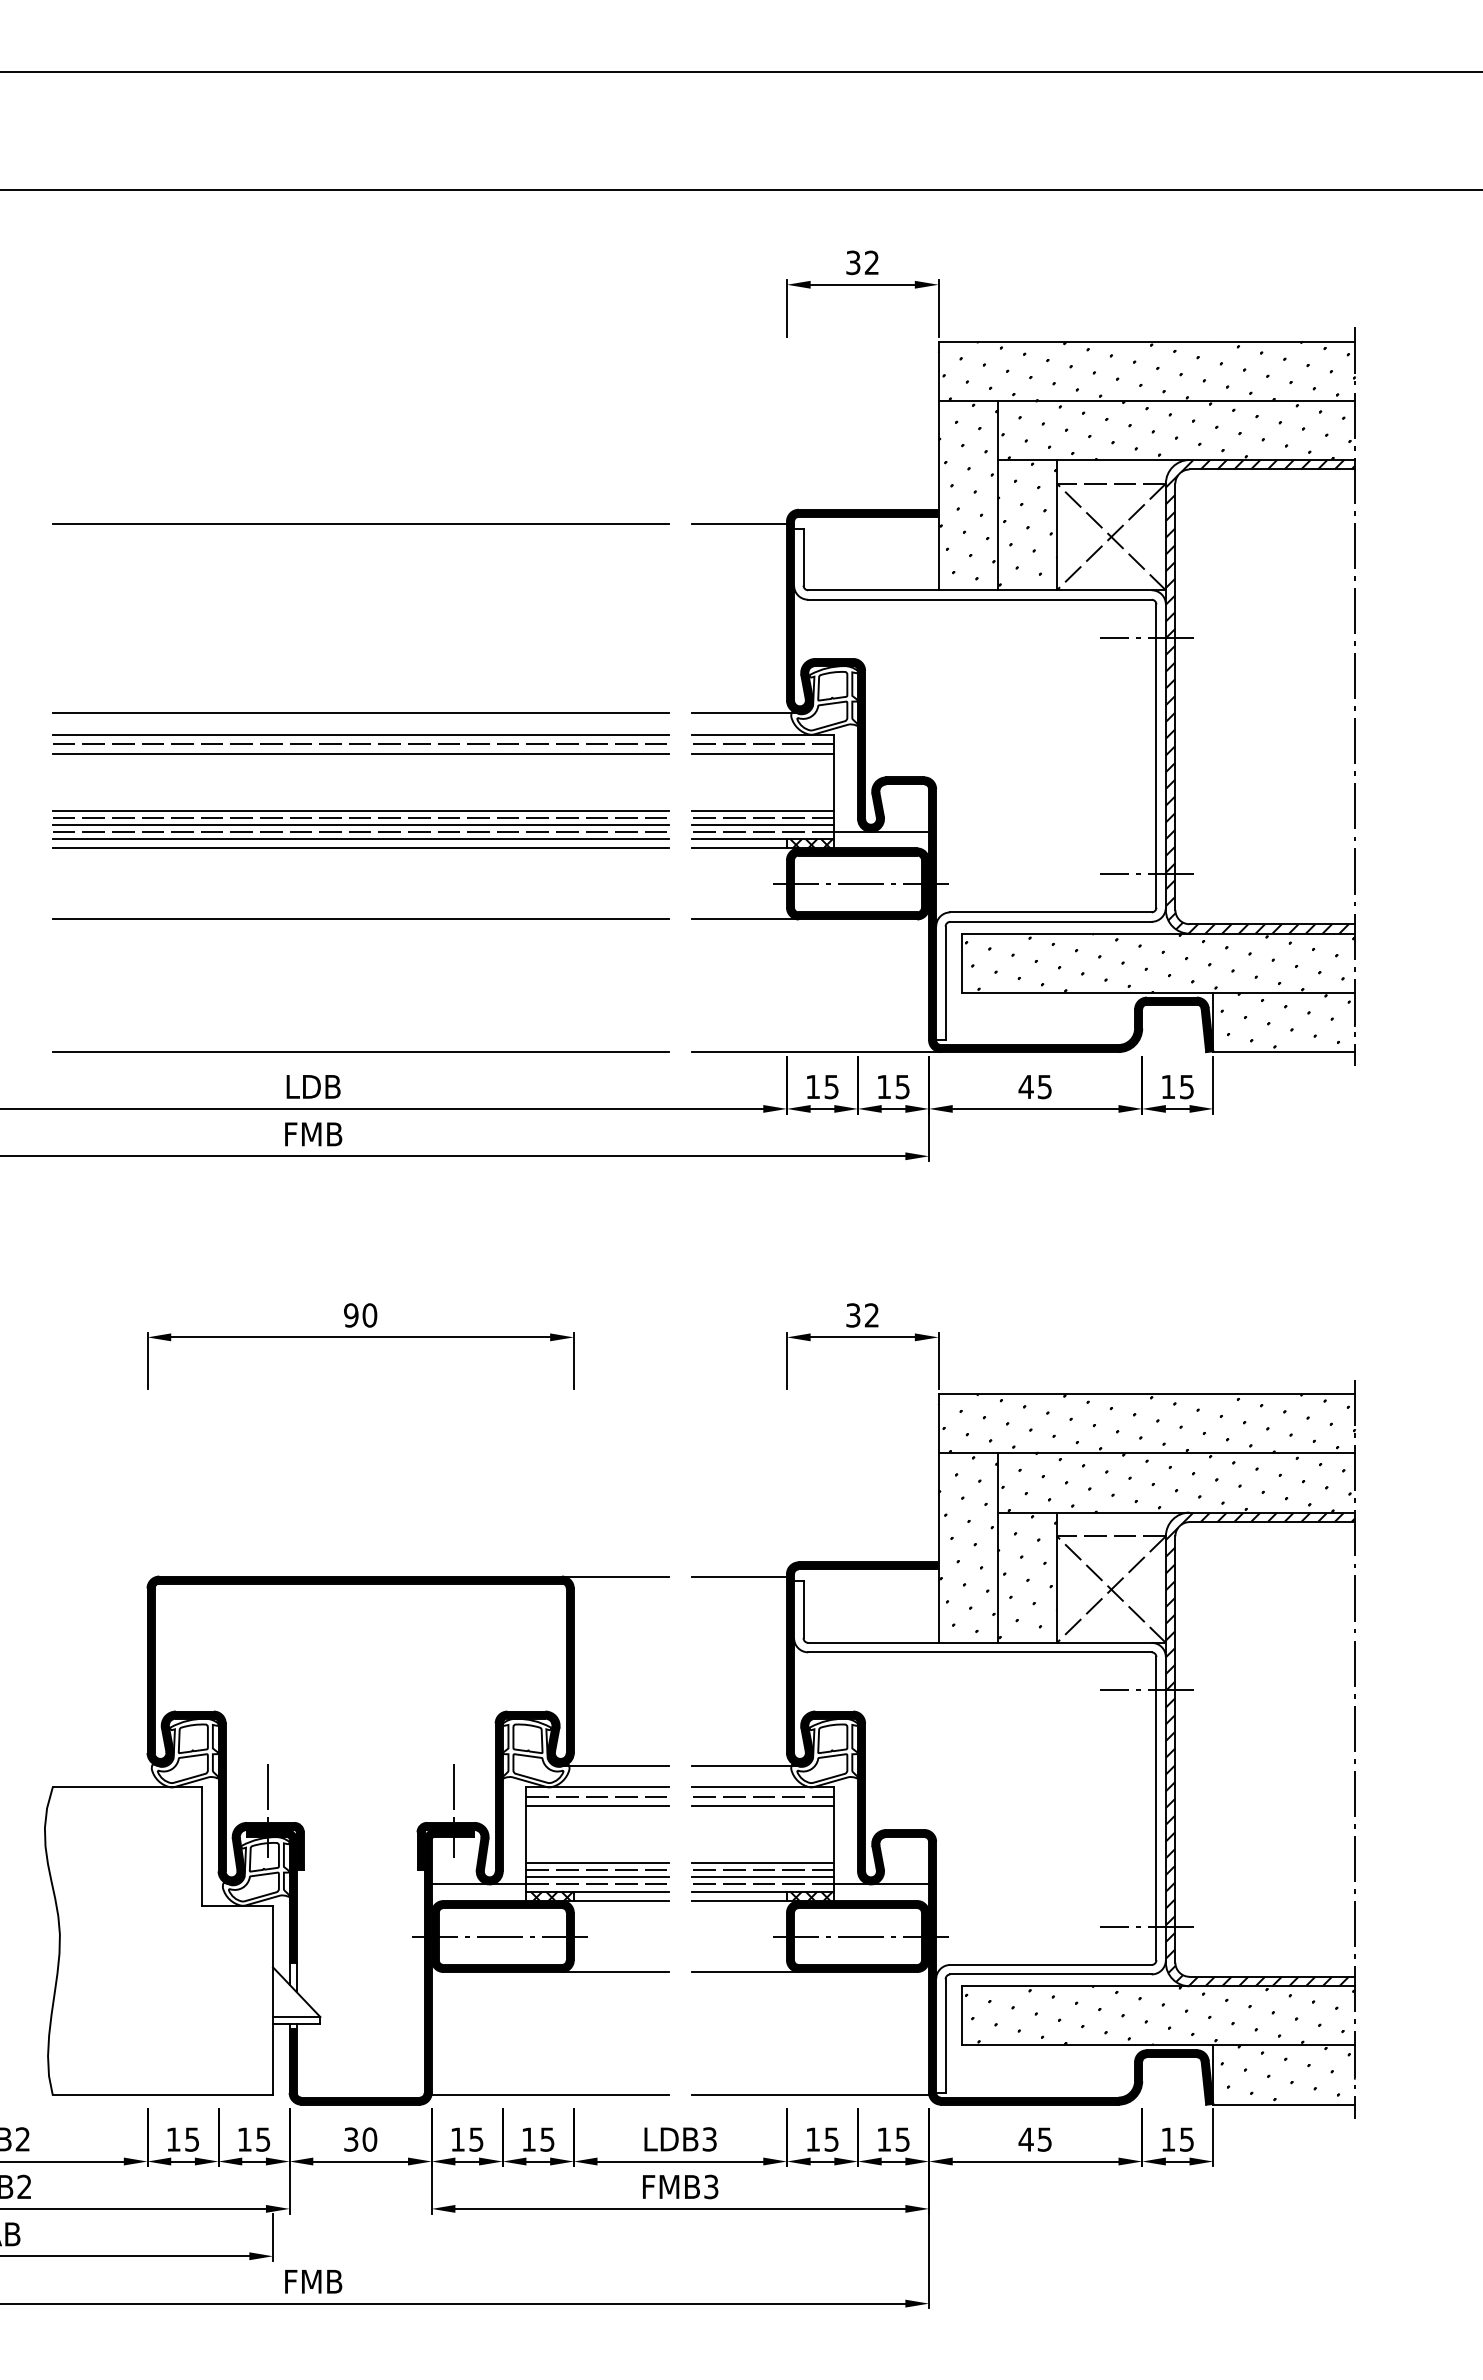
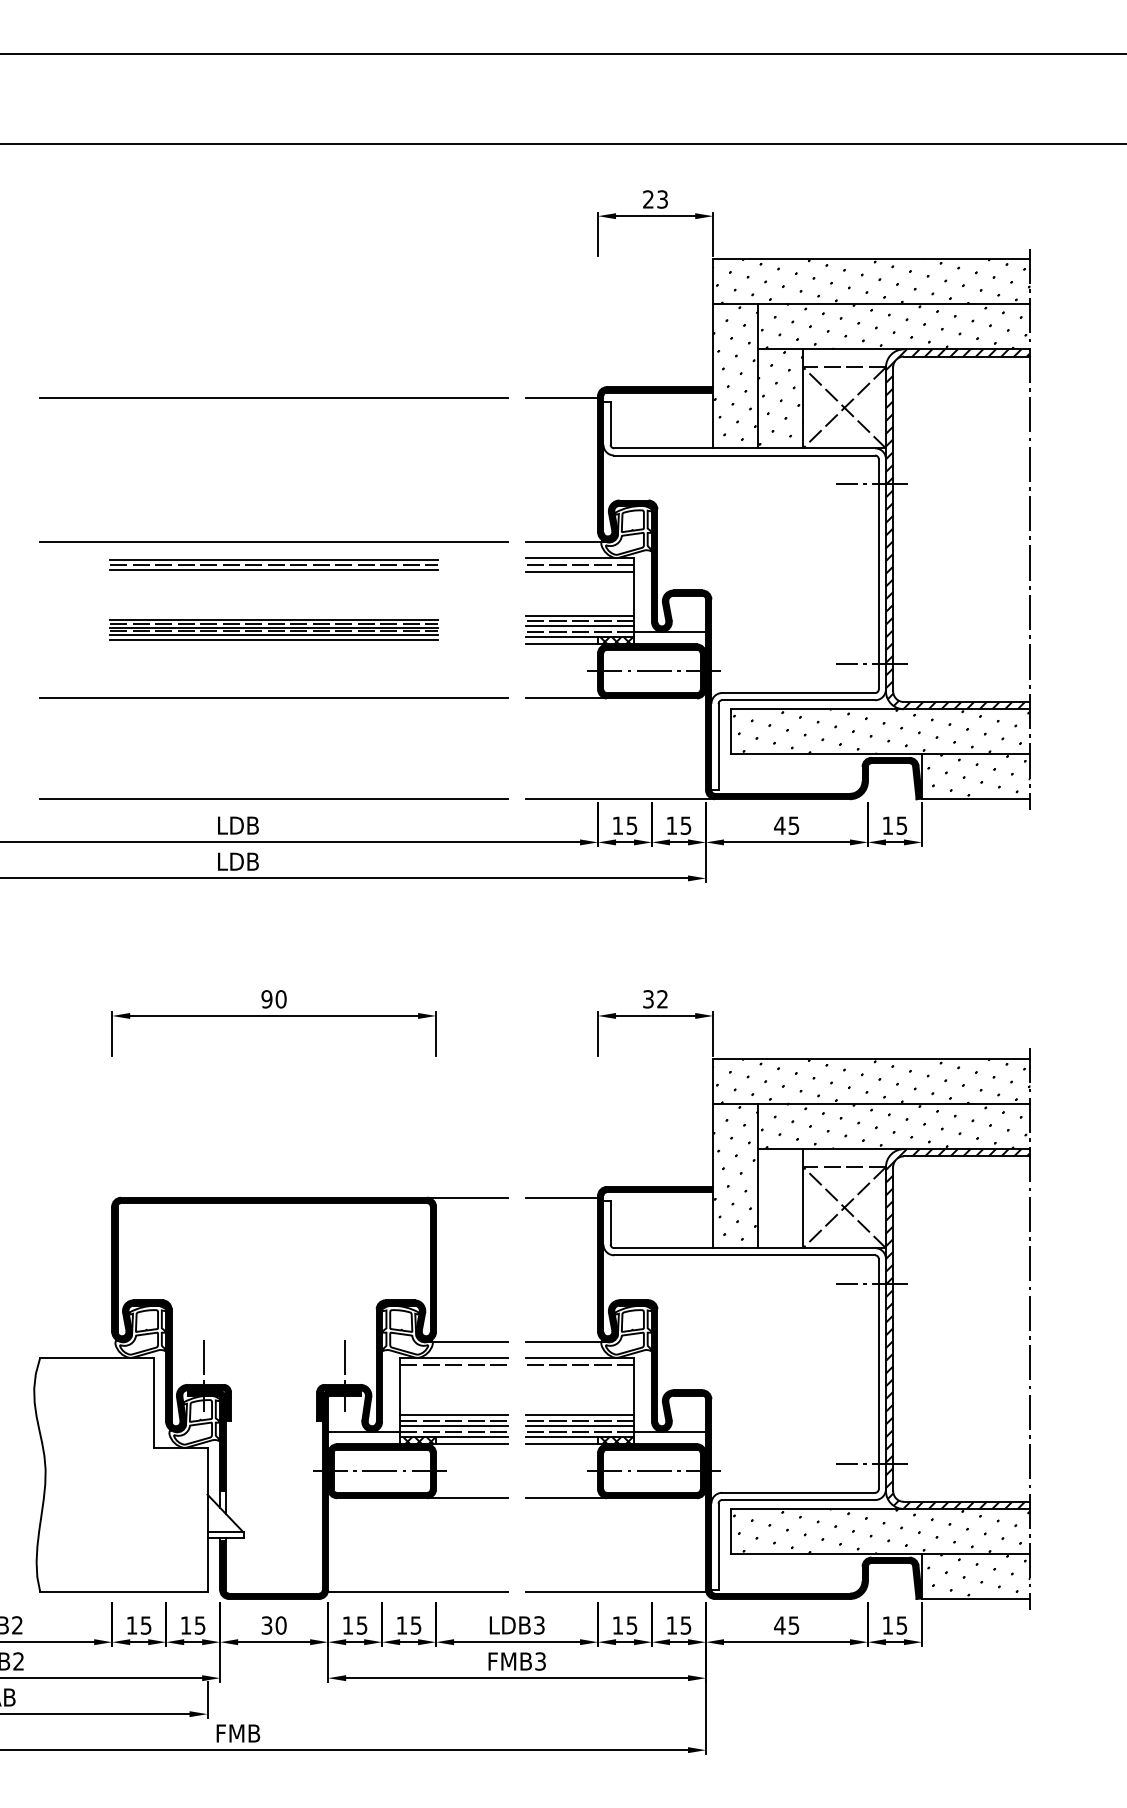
text: (862, 262) -> (655, 199), 32 -> 23
part: (359, 743) -> (273, 564), size x0.7
part: (359, 828) -> (273, 629), size x0.7
text: (313, 1134) -> (238, 861), FMB -> LDB
hatch: (1027, 1578) -> (780, 1199), removed
line: (598, 1806) -> (454, 1372), removed
line: (763, 1806) -> (580, 1372), removed

